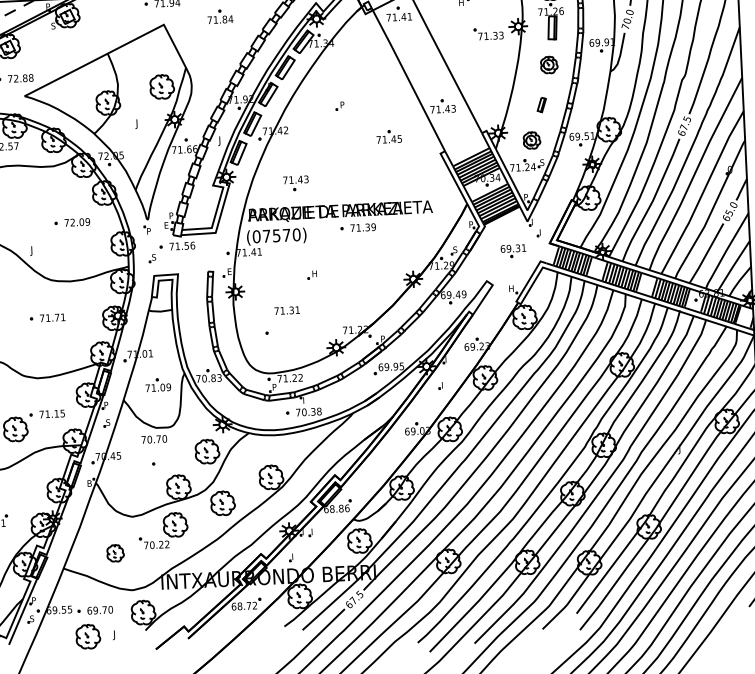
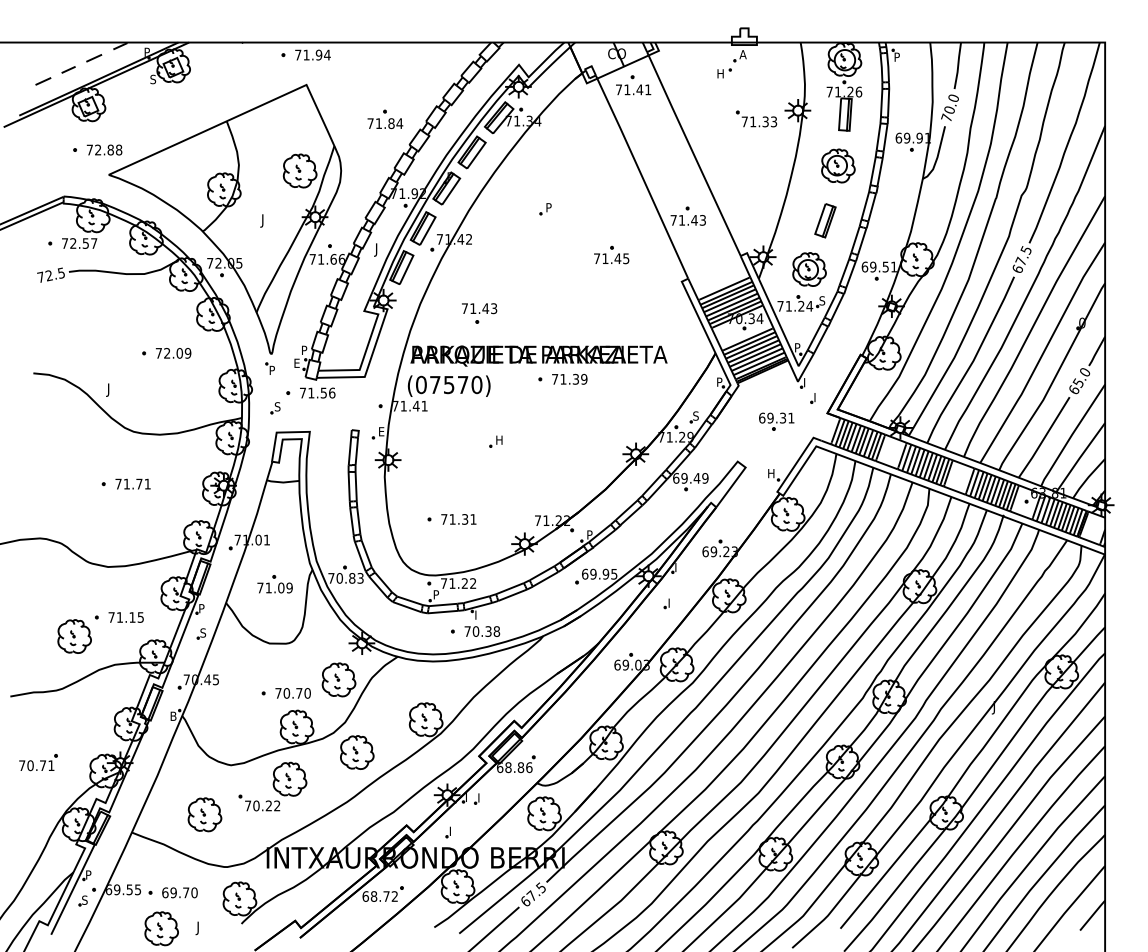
part: (220, 16) -> (385, 119), moved
part: (549, 64) -> (838, 165), size x1.43
part: (541, 104) -> (825, 220), size x1.67
part: (531, 140) -> (809, 269), size x1.43
text: (286, 310) -> (458, 519), moved
text: (153, 439) -> (292, 693), moved
part: (115, 553) -> (204, 814), size x1.43

